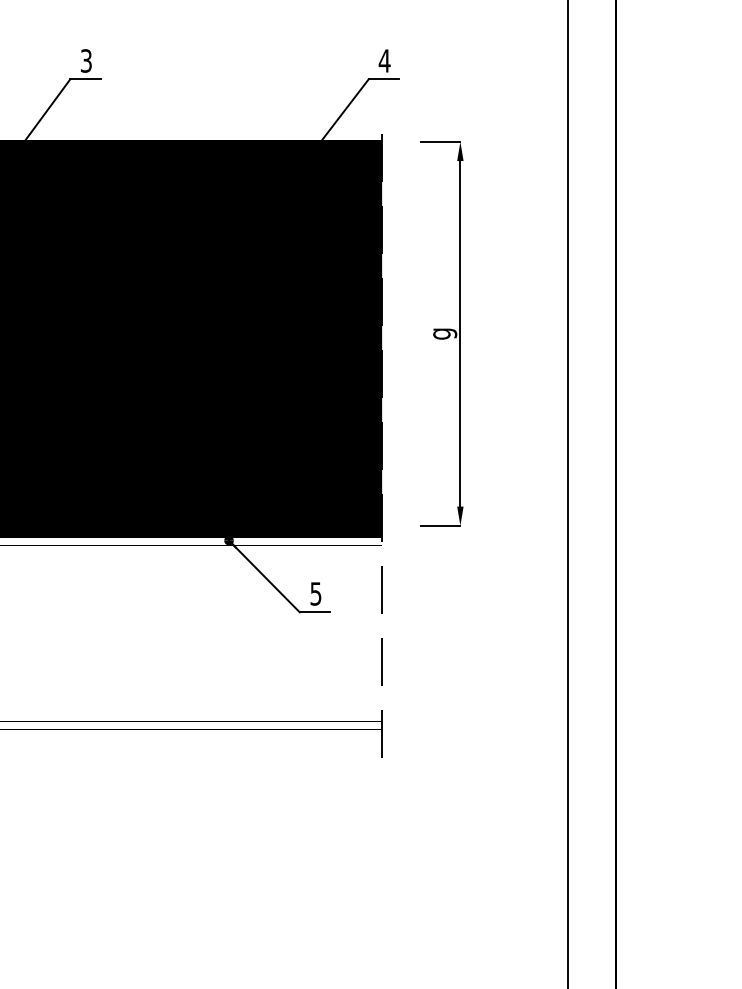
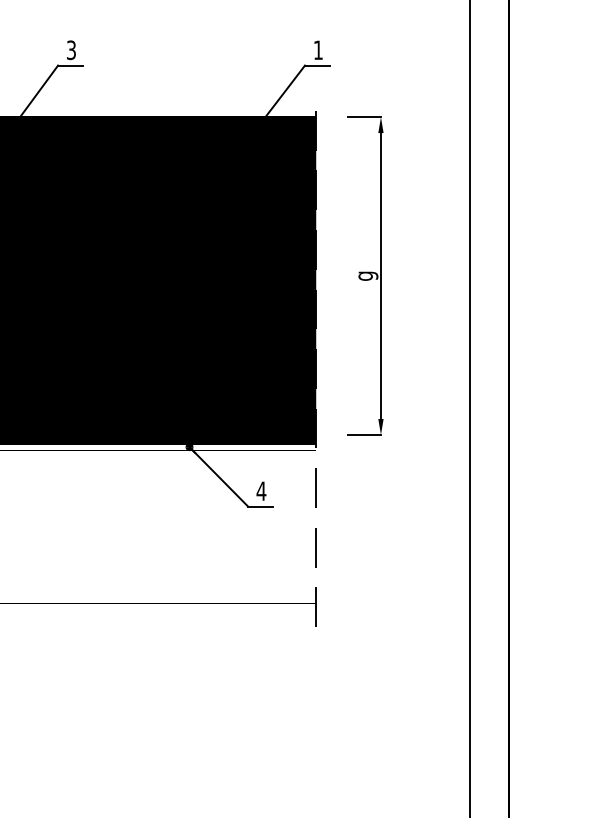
text: (384, 60) -> (318, 49), 4 -> 1
text: (315, 593) -> (261, 490), 5 -> 4

